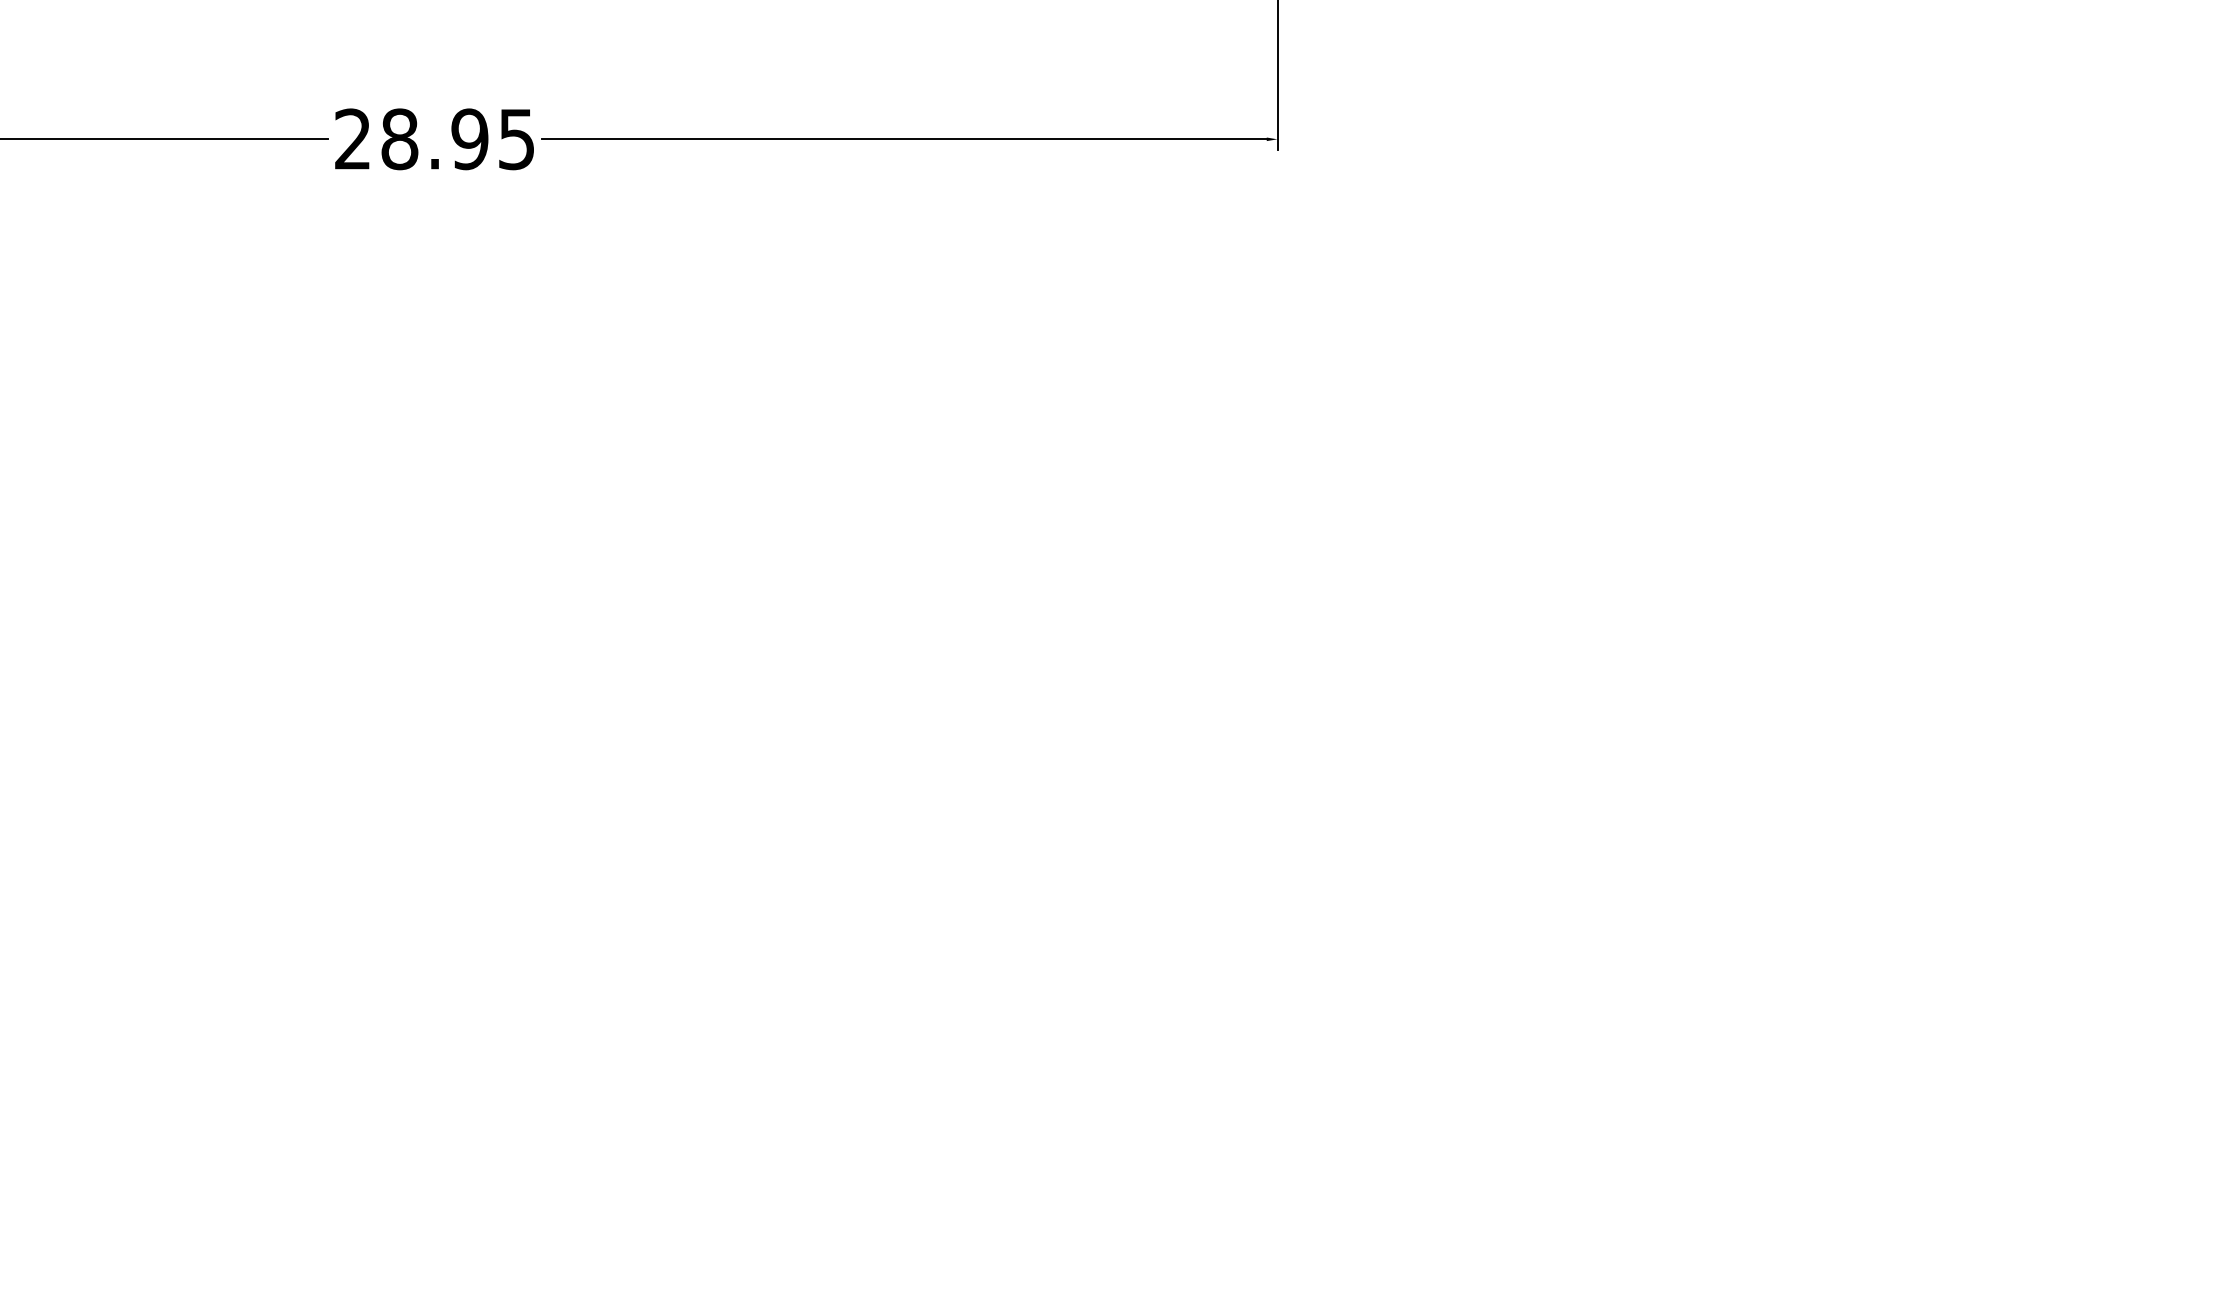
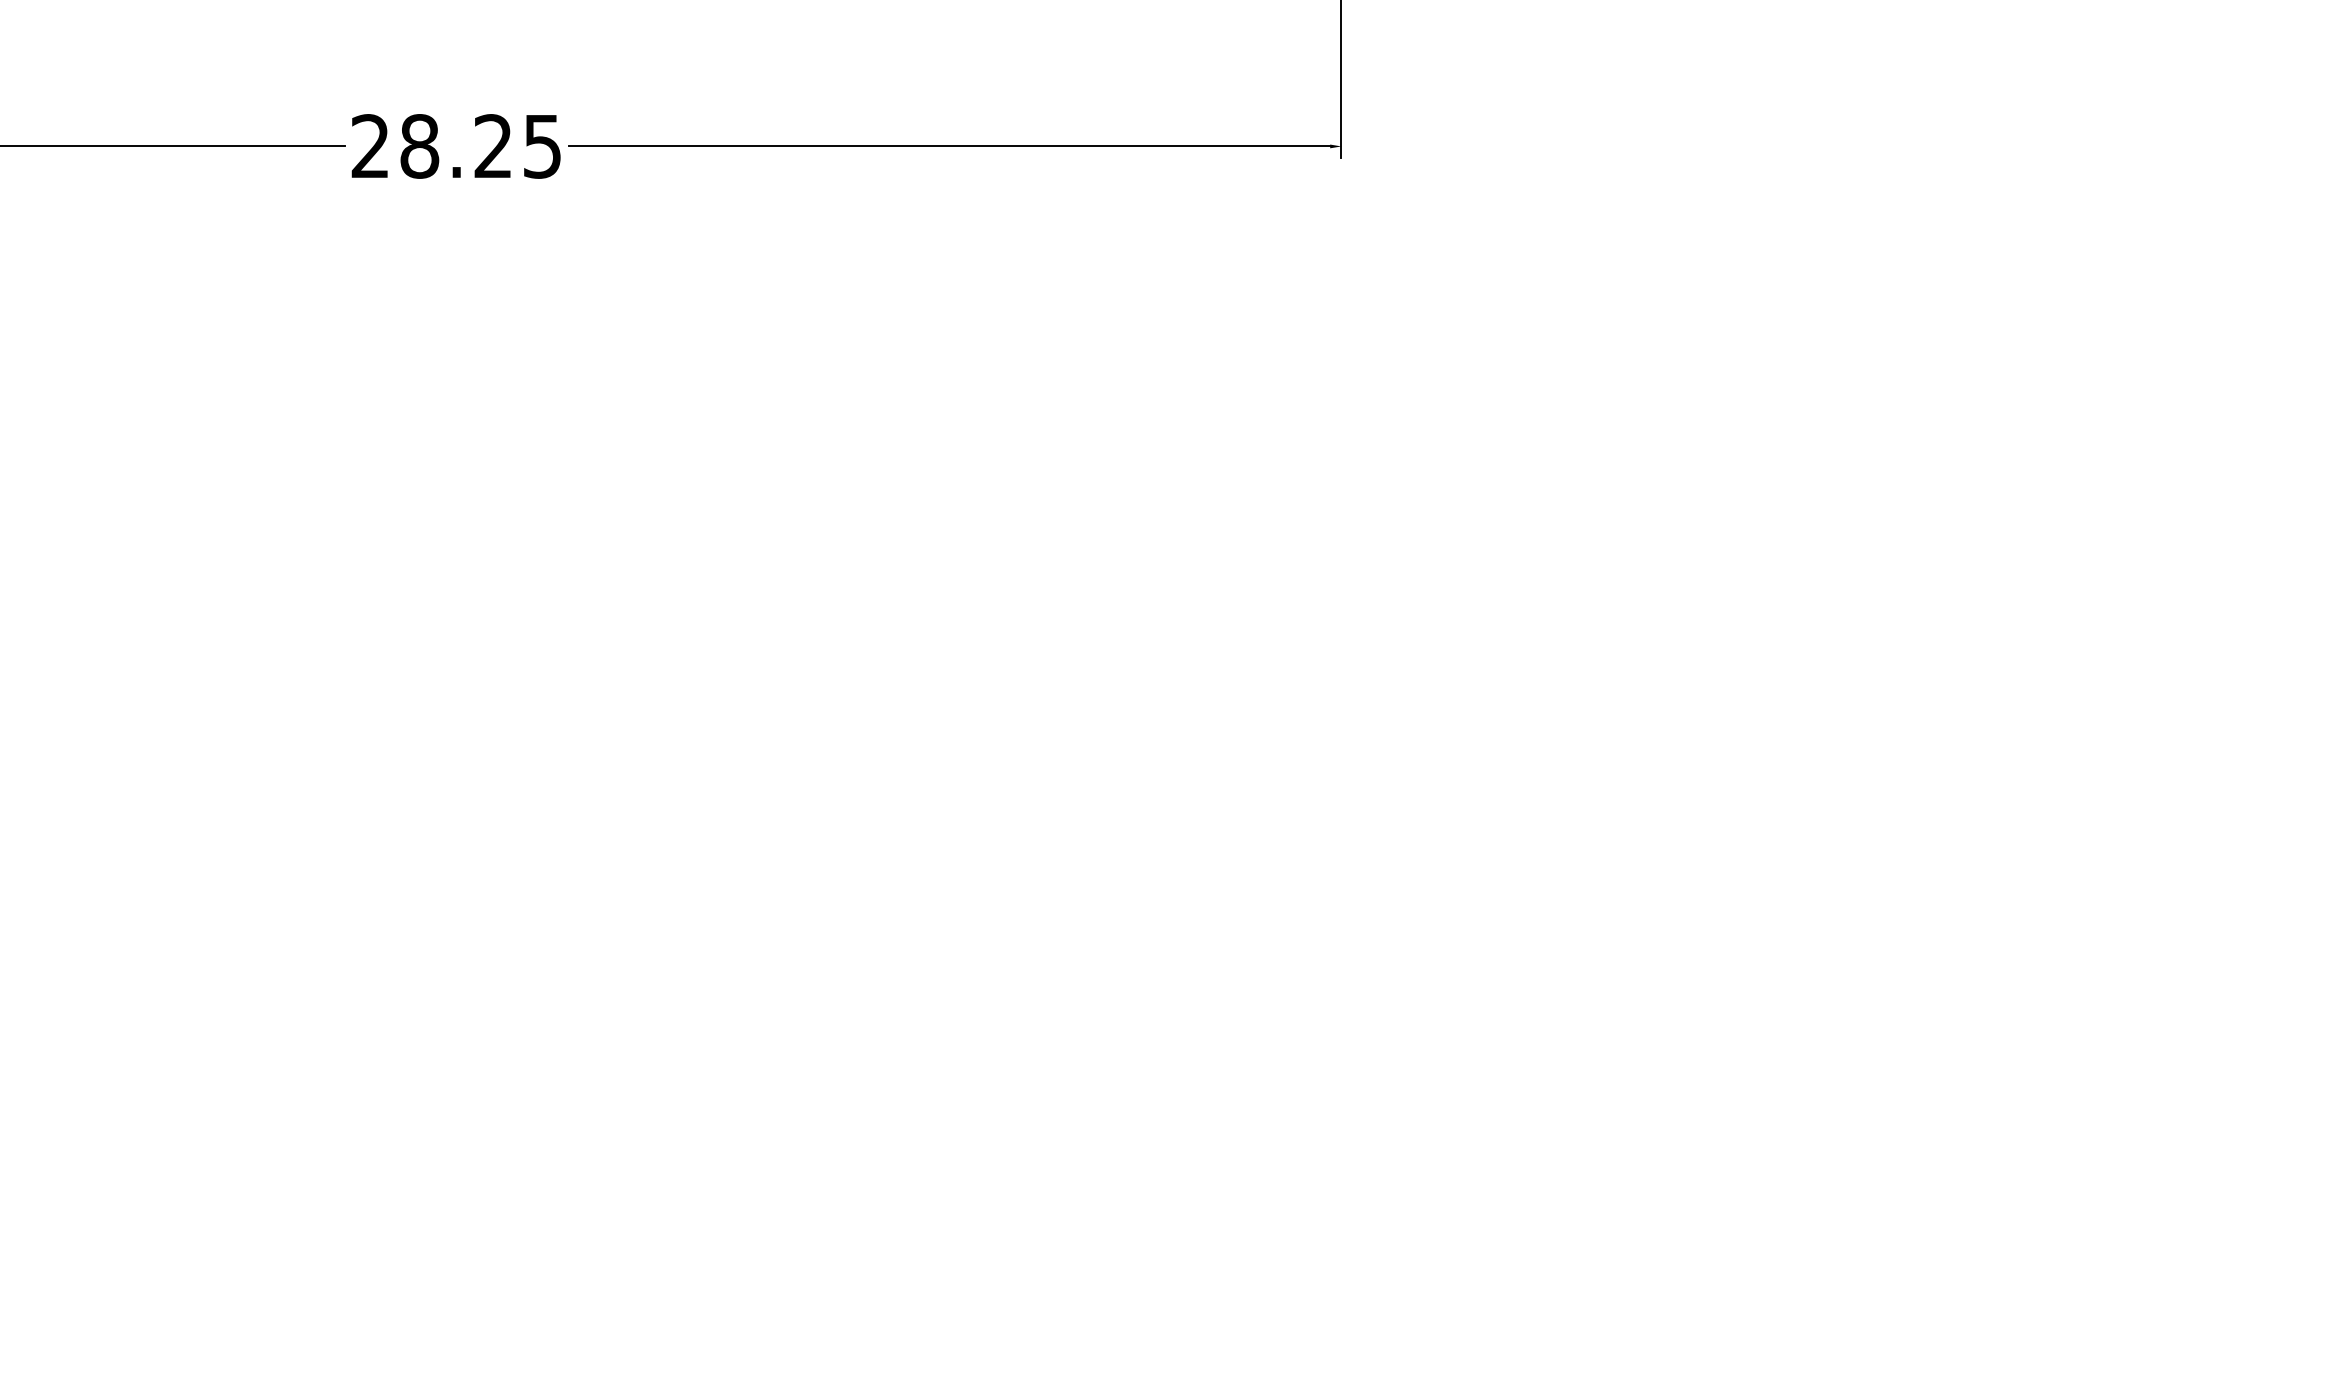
text: (470, 139) -> (493, 146), 28.95 -> 28.25

